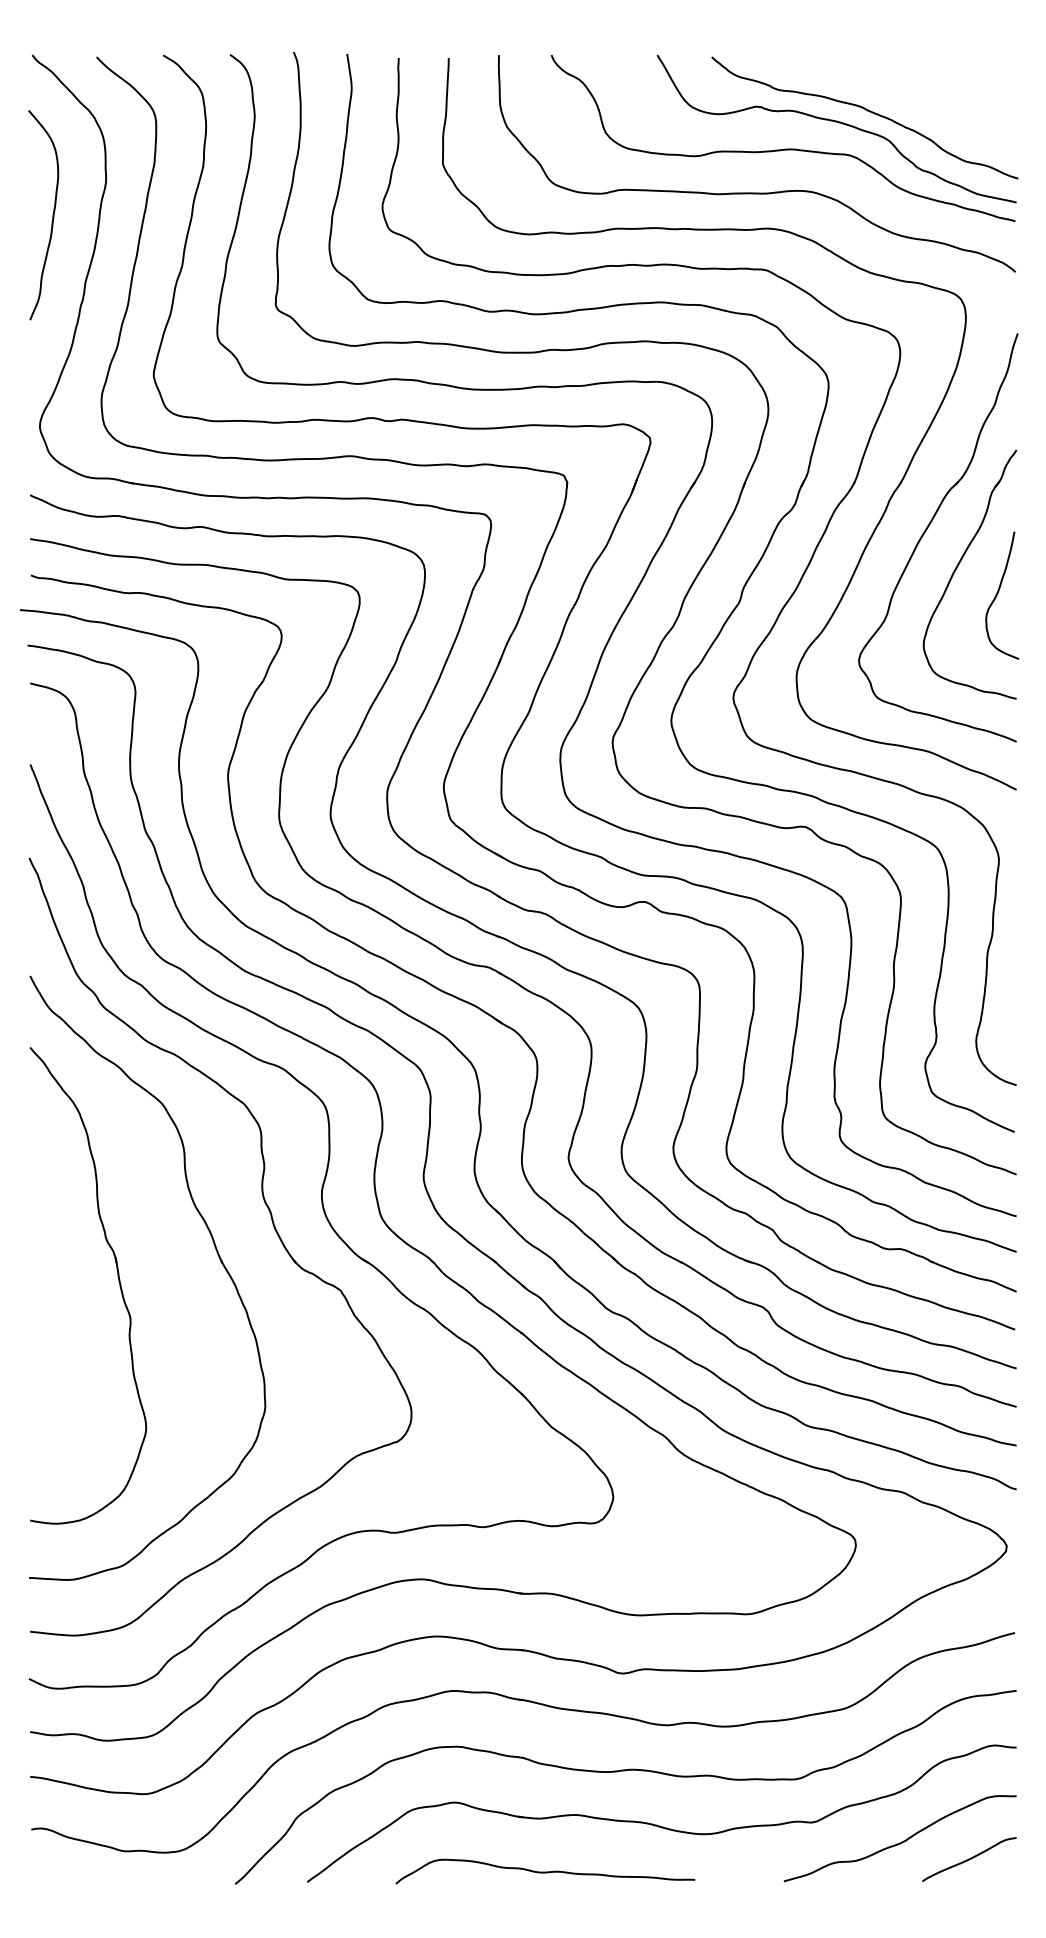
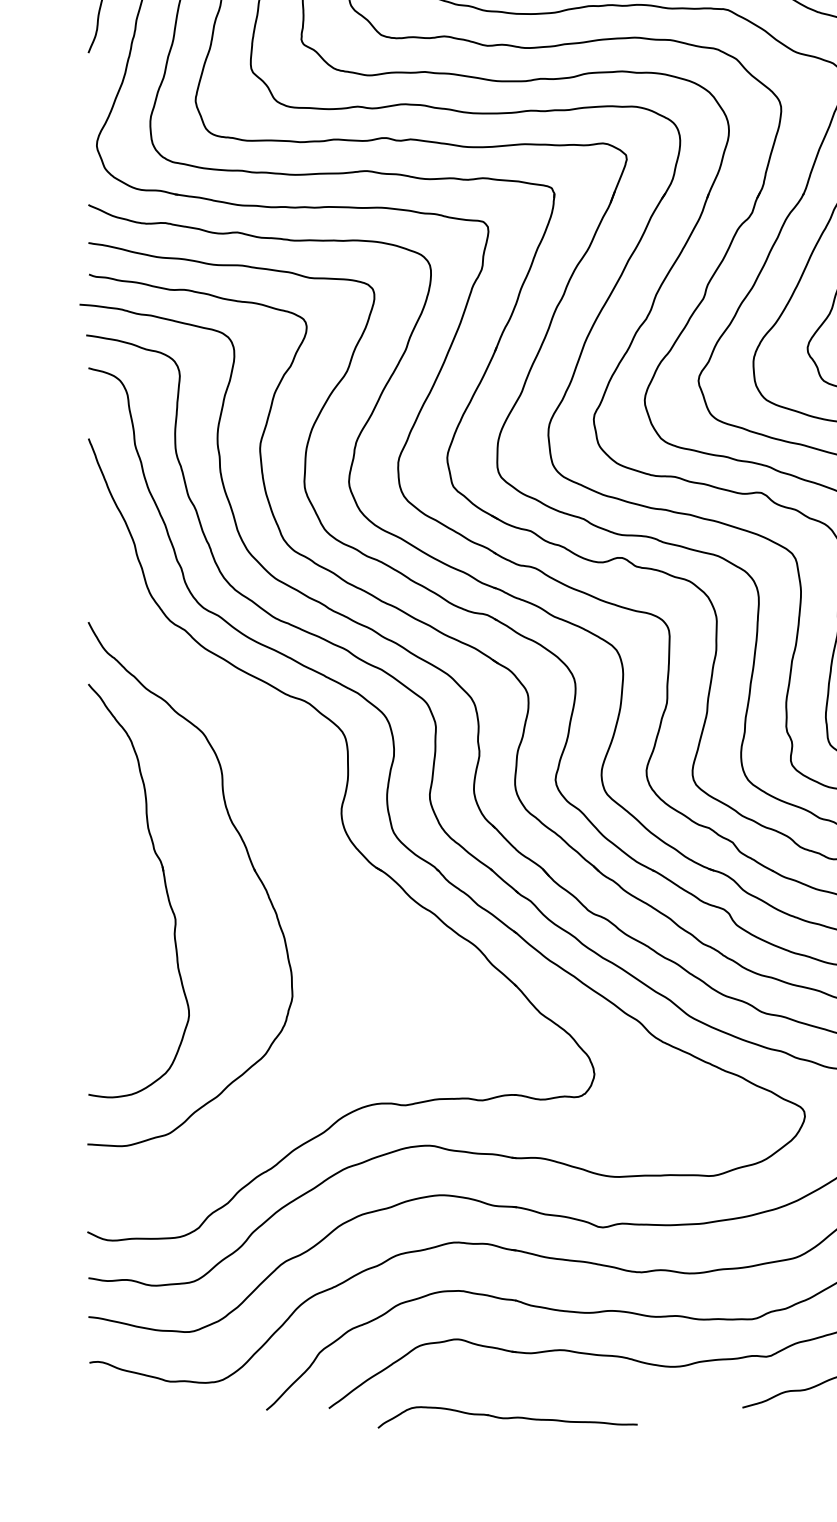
part: (273, 1227) -> (299, 840), removed
part: (545, 1871) -> (507, 1417), moved

